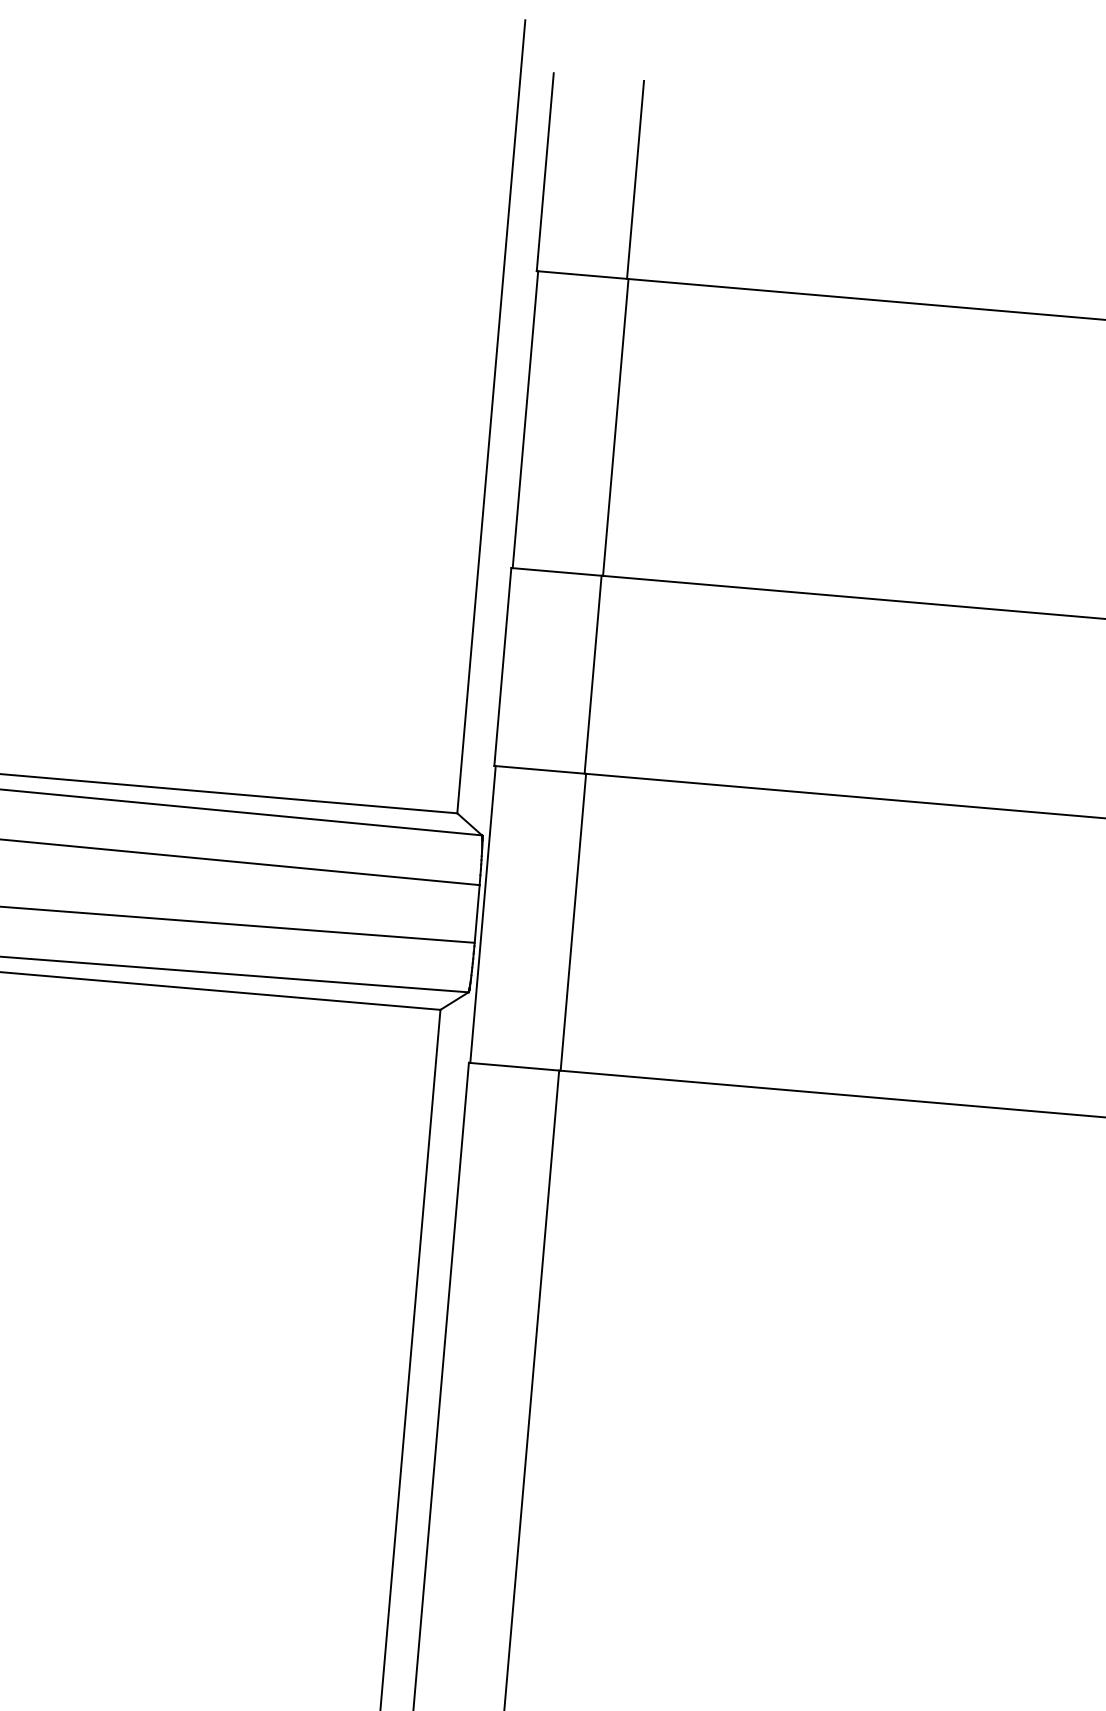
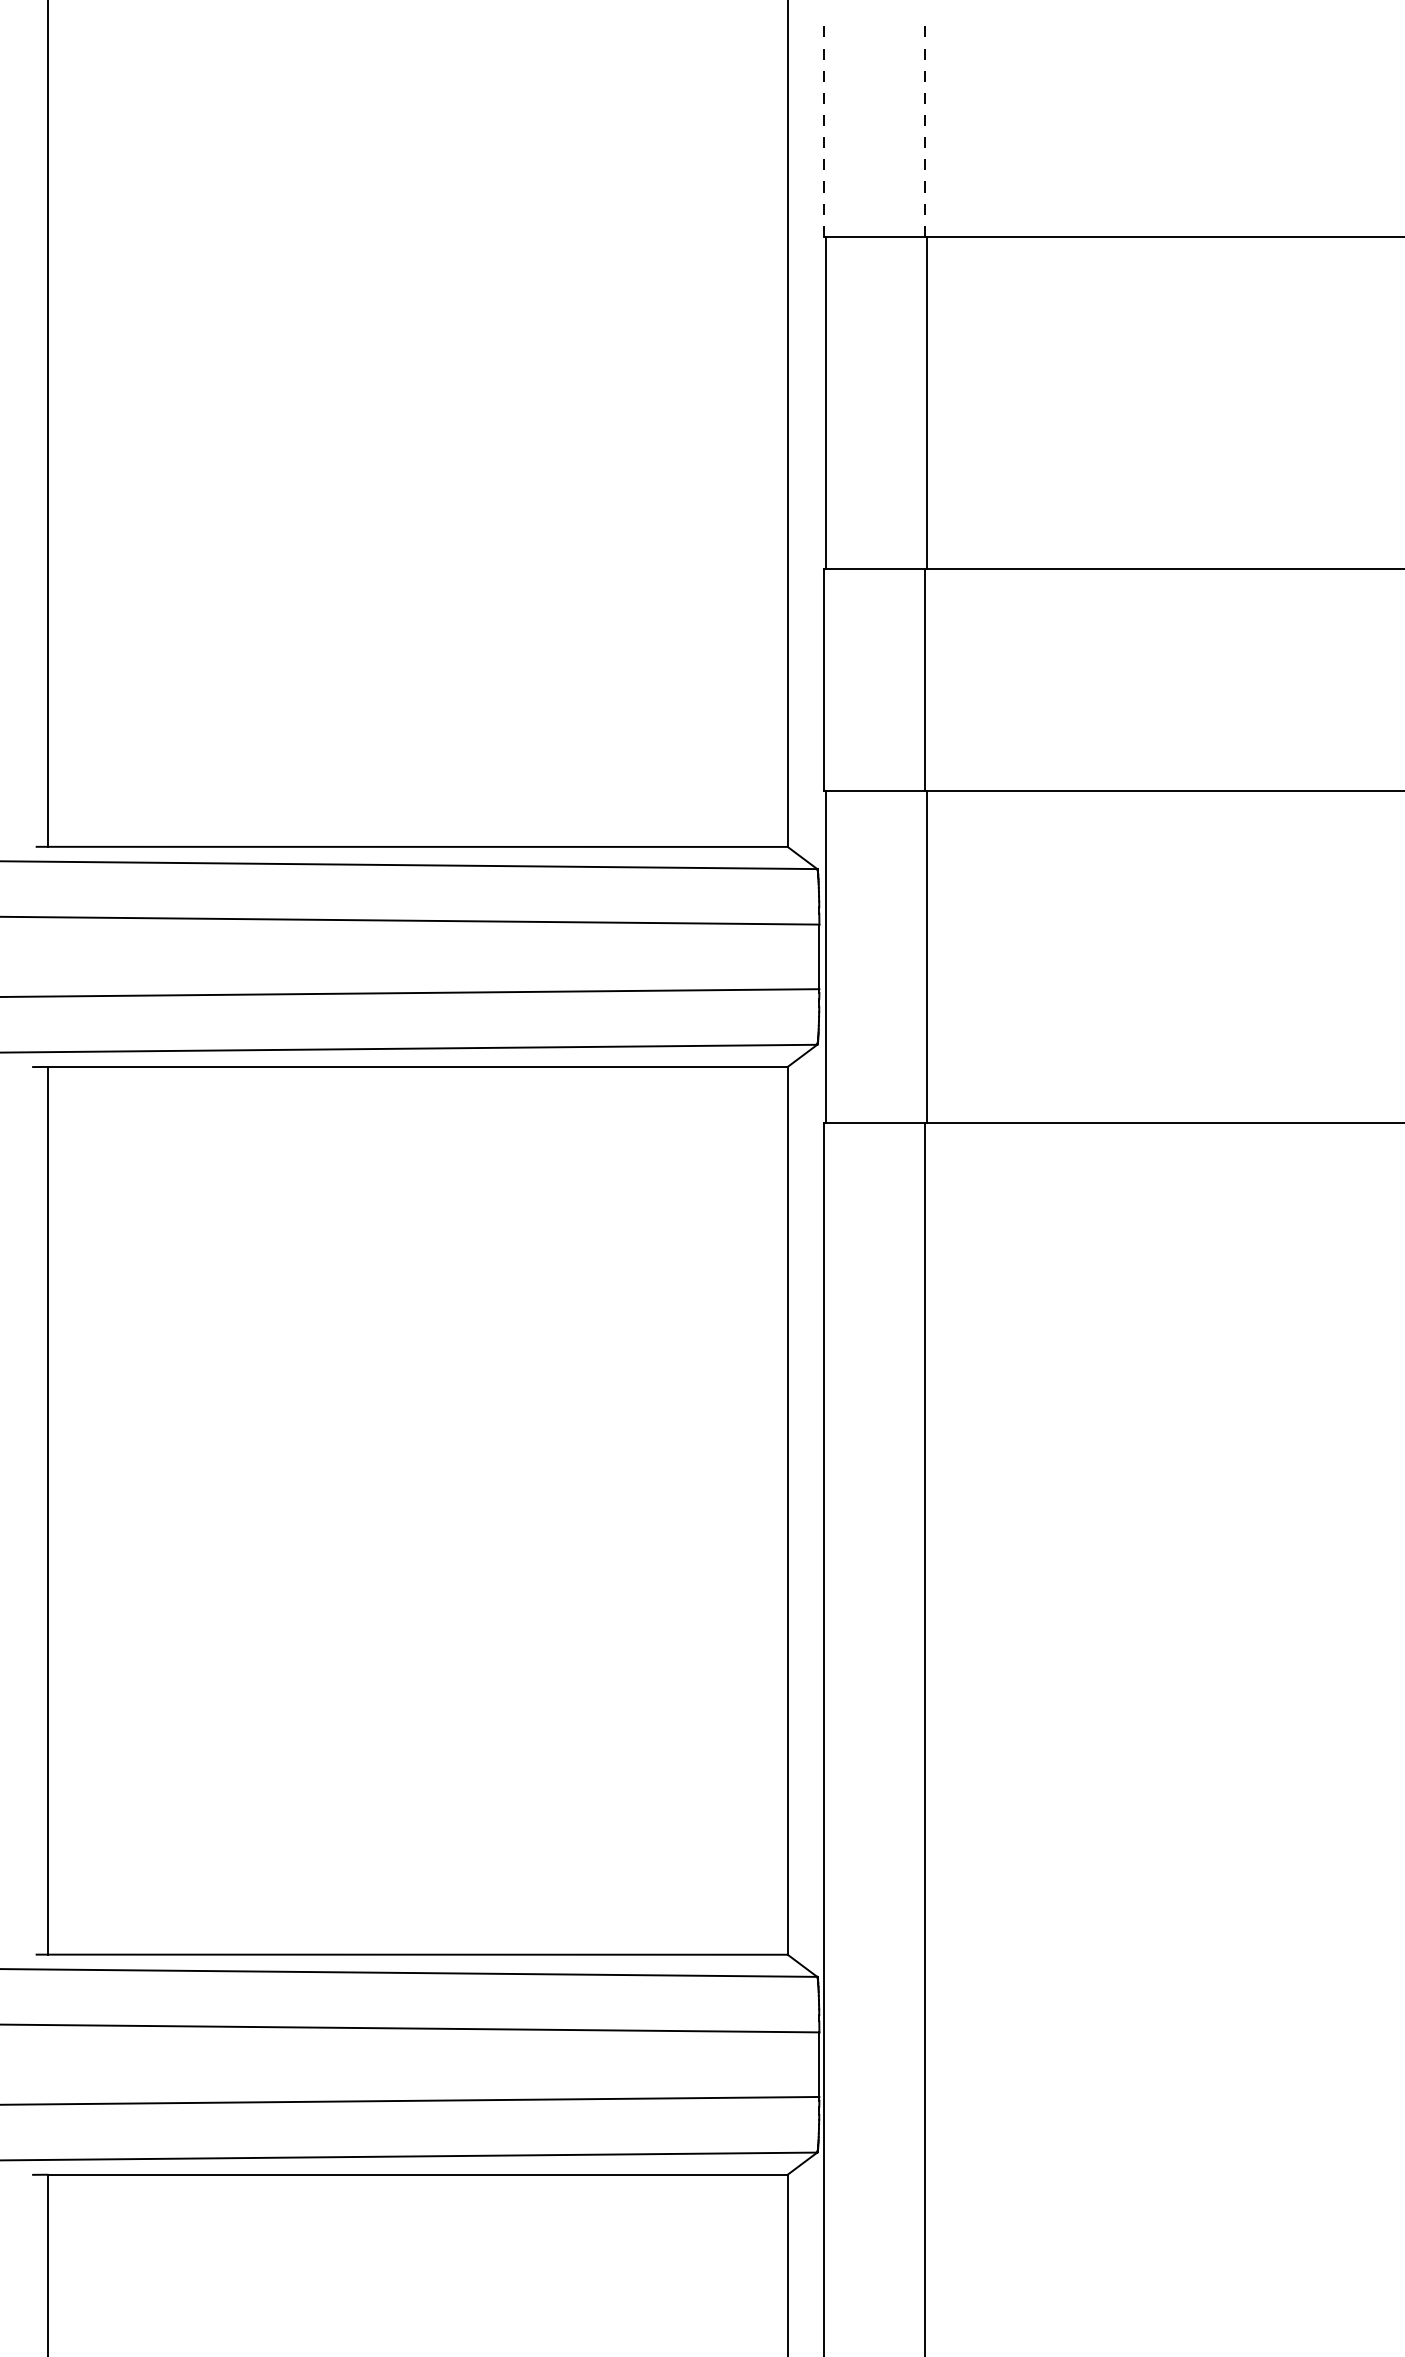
line: (545, 172) -> (824, 126), solid -> dashed
line: (635, 180) -> (925, 126), solid -> dashed

